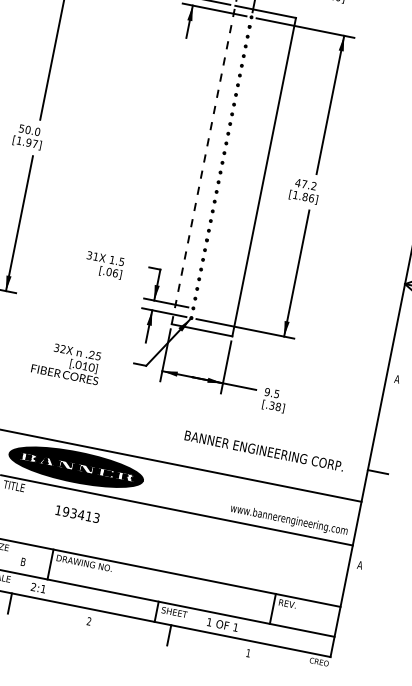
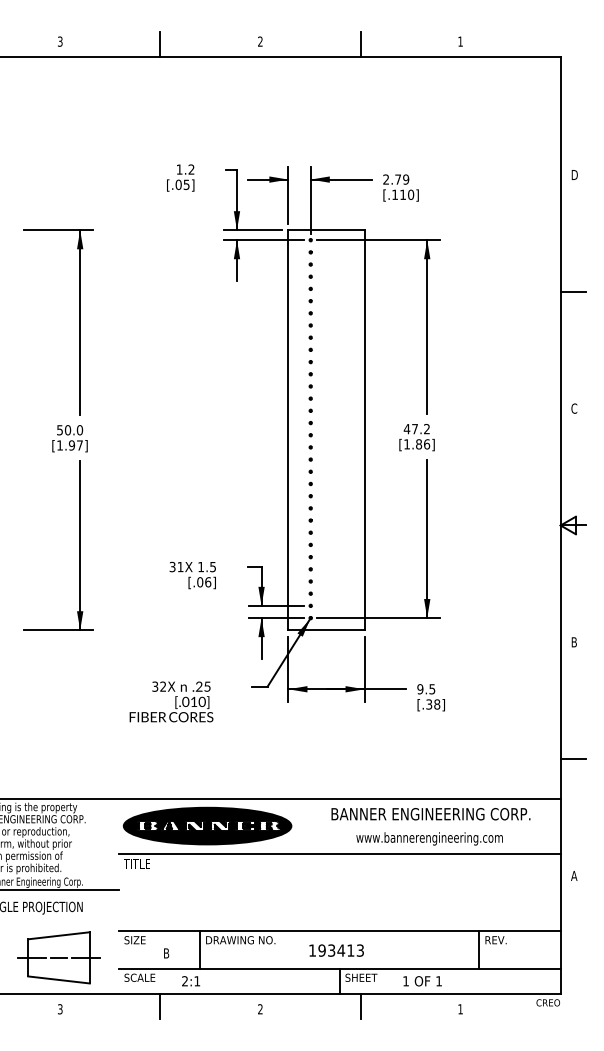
line: (203, 164) -> (288, 429), dashed -> solid
text: (397, 379) -> (574, 642), A -> B
text: (263, 451) -> (430, 814), moved
text: (77, 514) -> (336, 950), moved
text: (289, 520) -> (429, 838), moved

